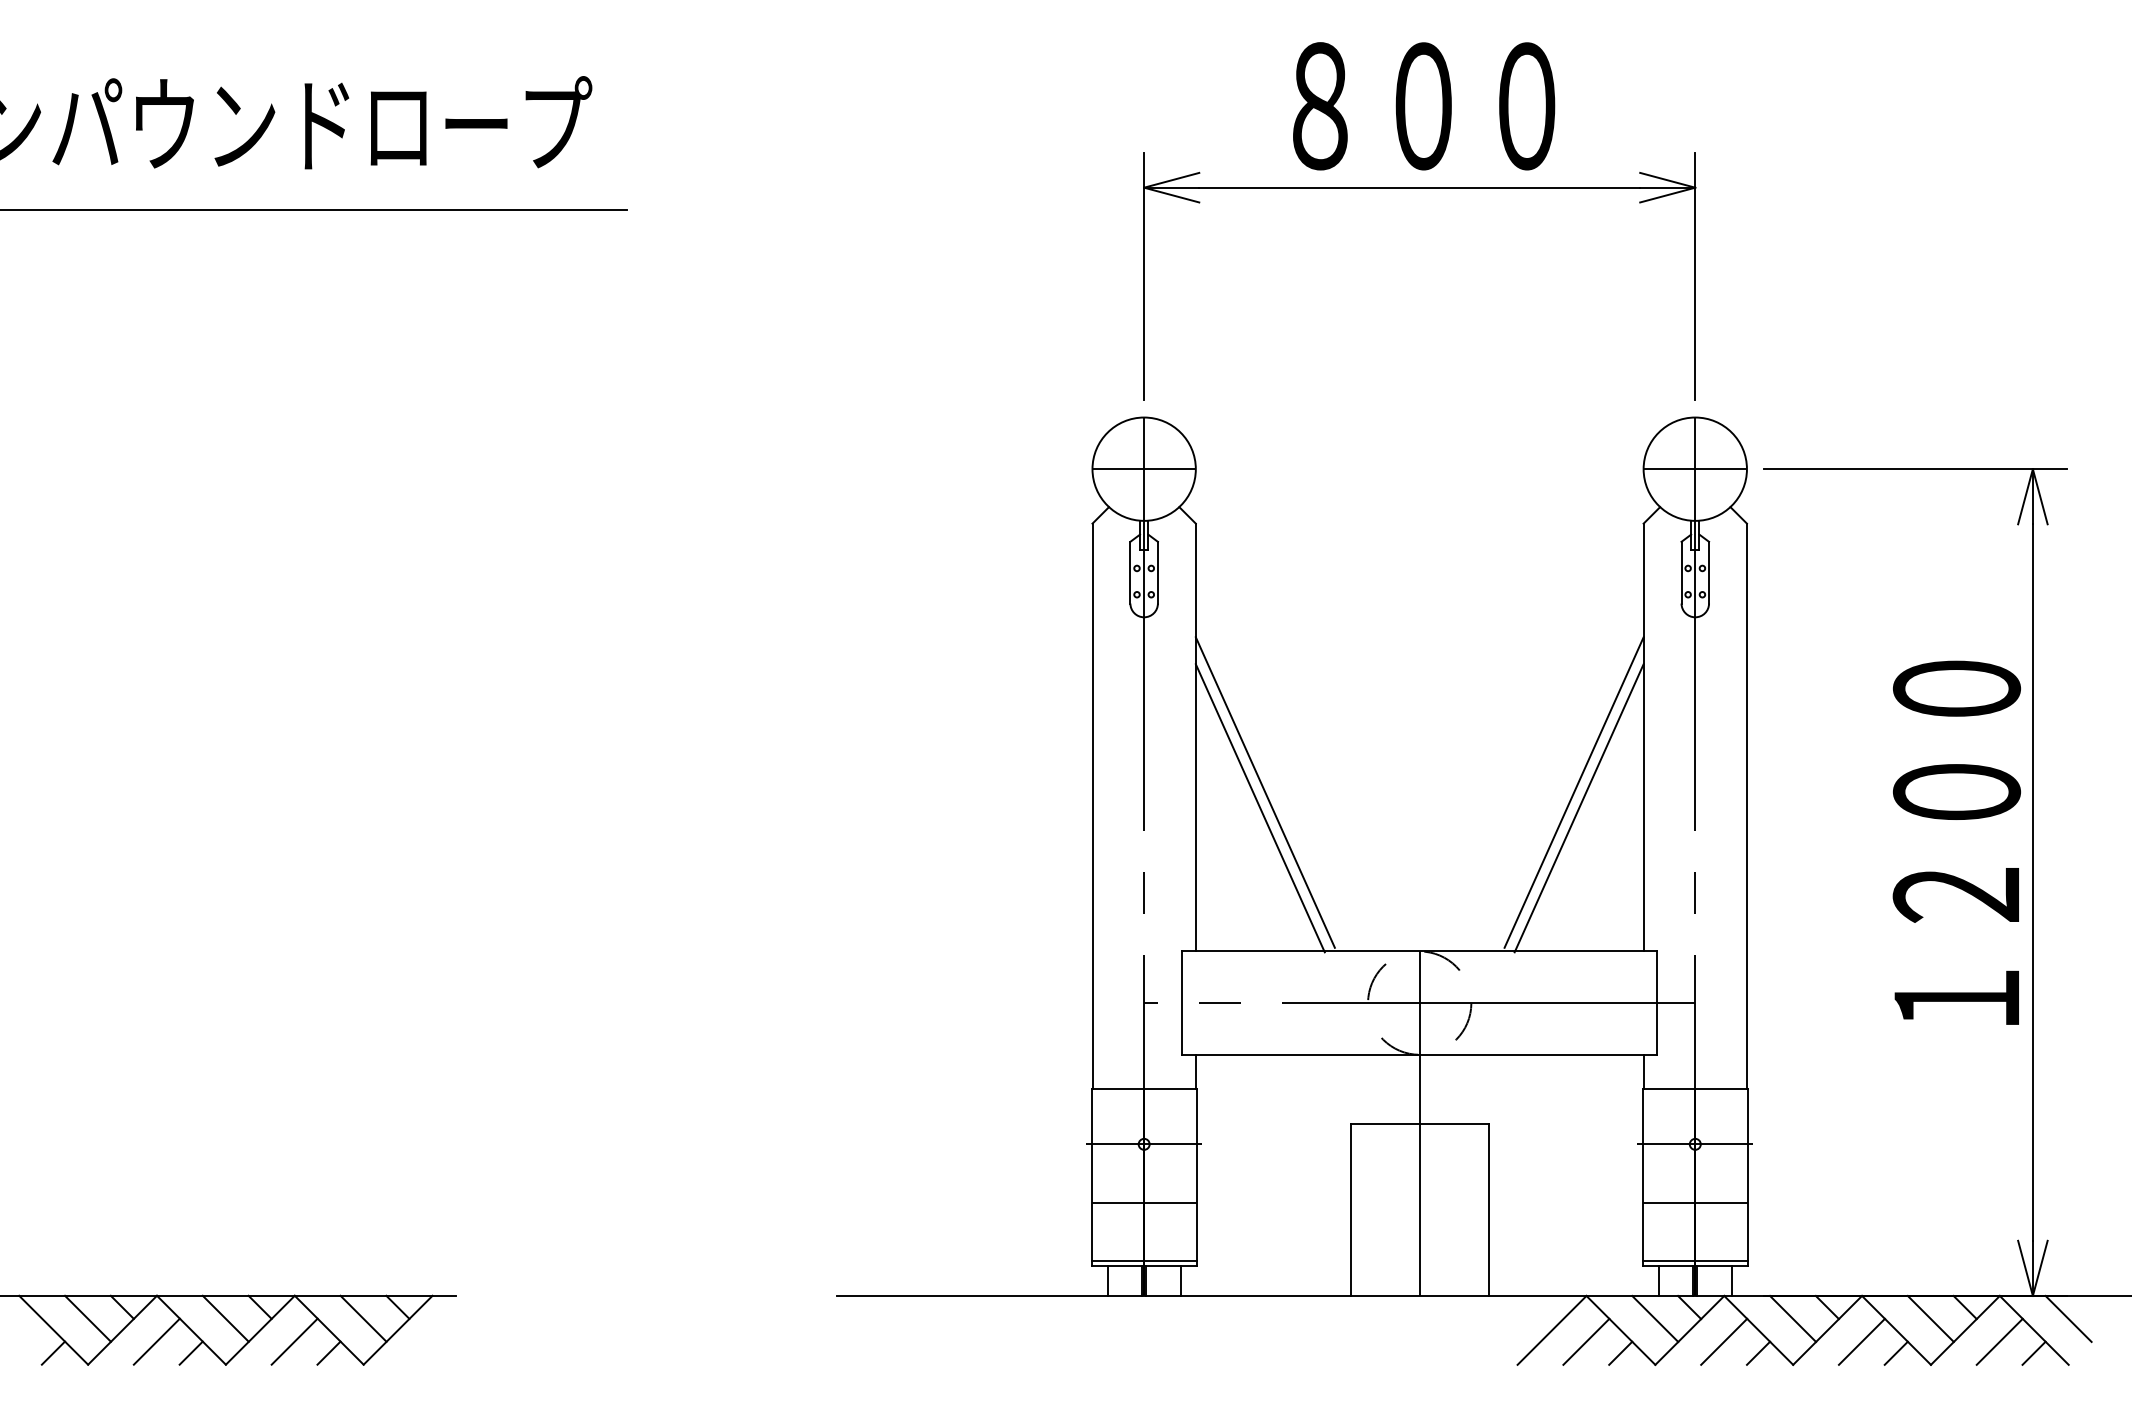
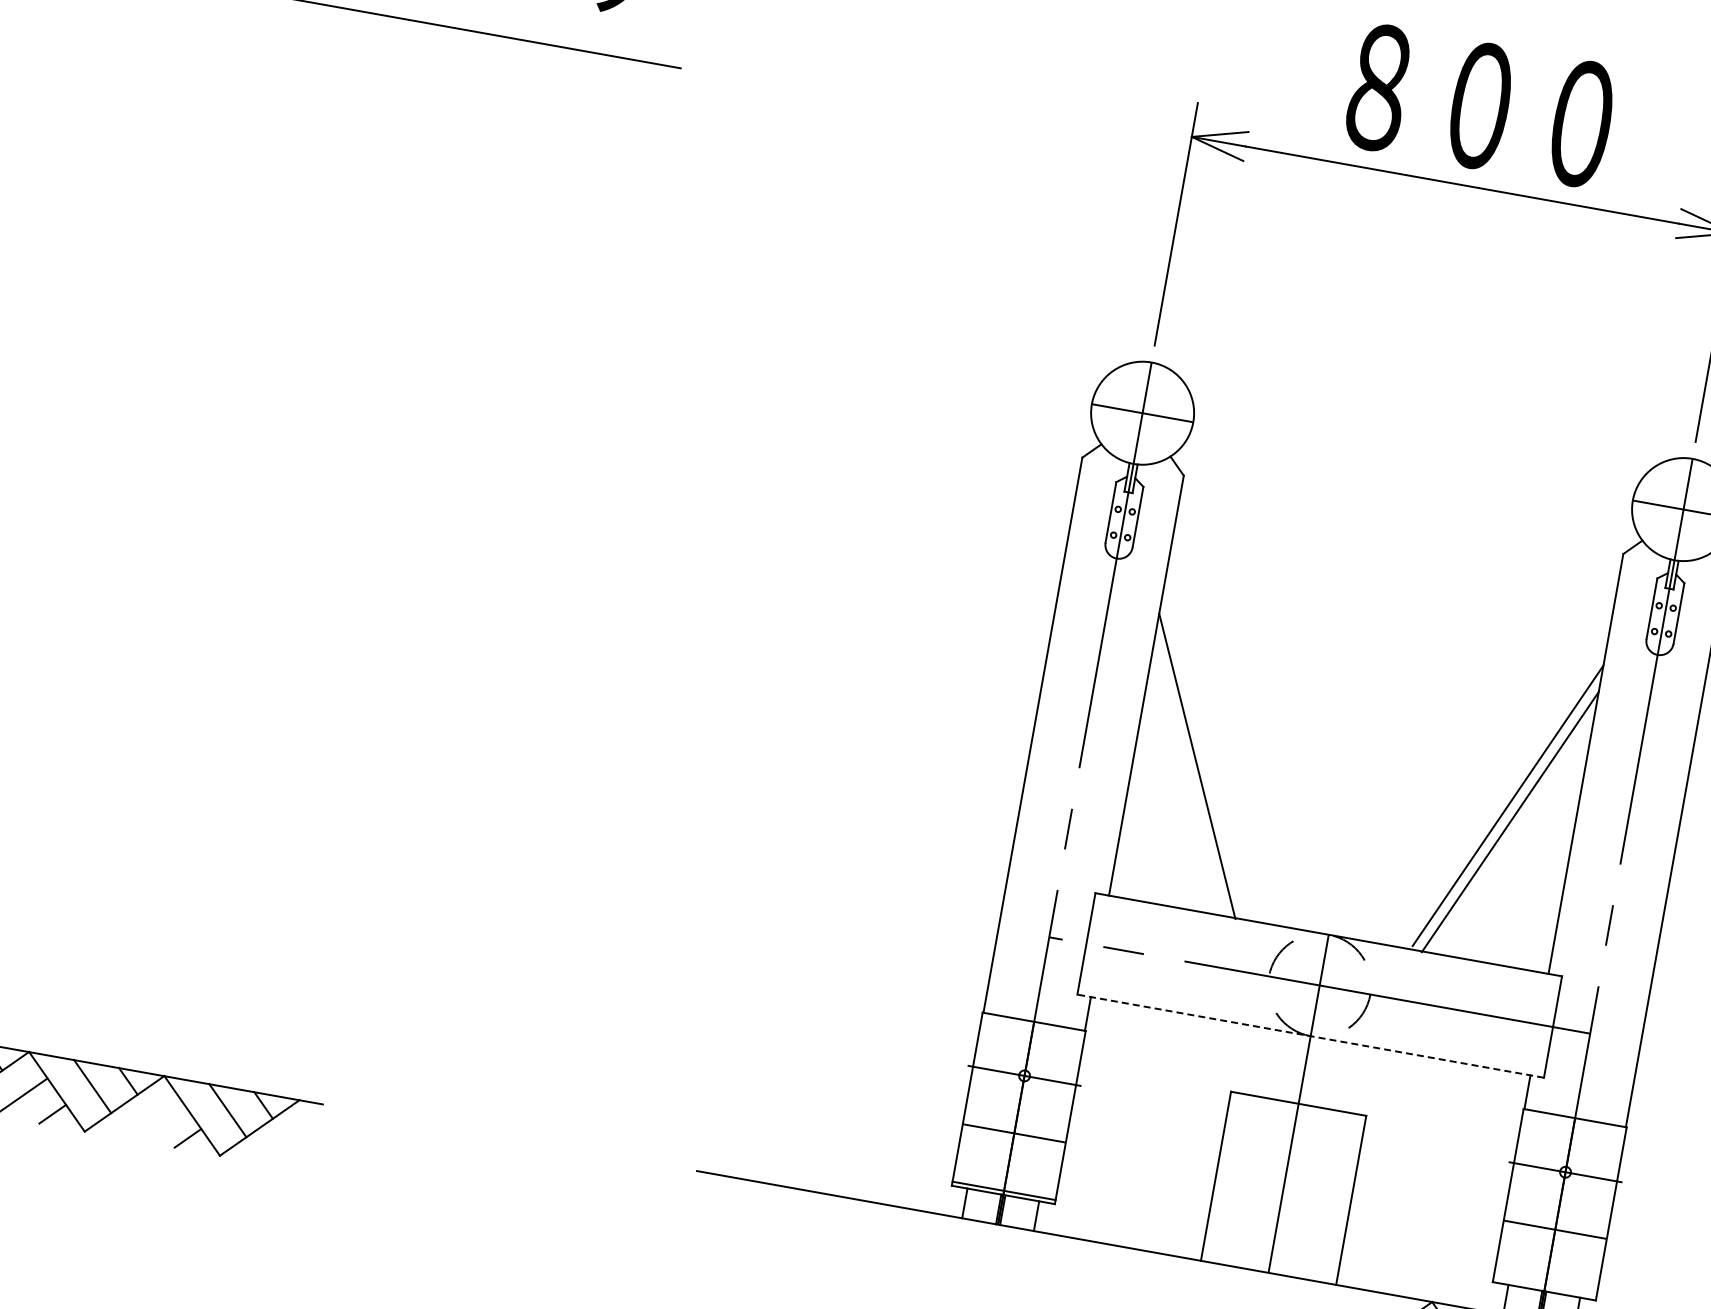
line: (1264, 792) -> (1204, 751), removed
line: (1419, 1054) -> (1310, 1035), solid -> dashed
line: (1694, 1261) -> (1544, 1287), removed
line: (294, 1341) -> (156, 1120), removed

